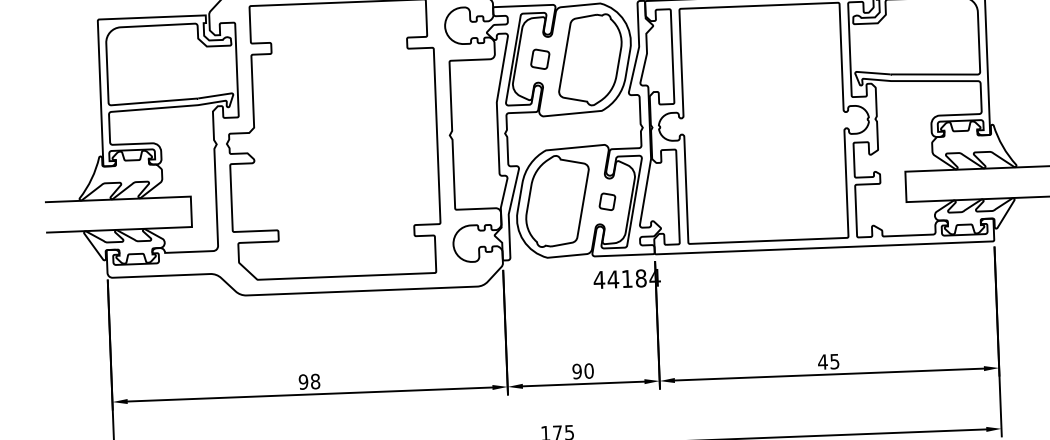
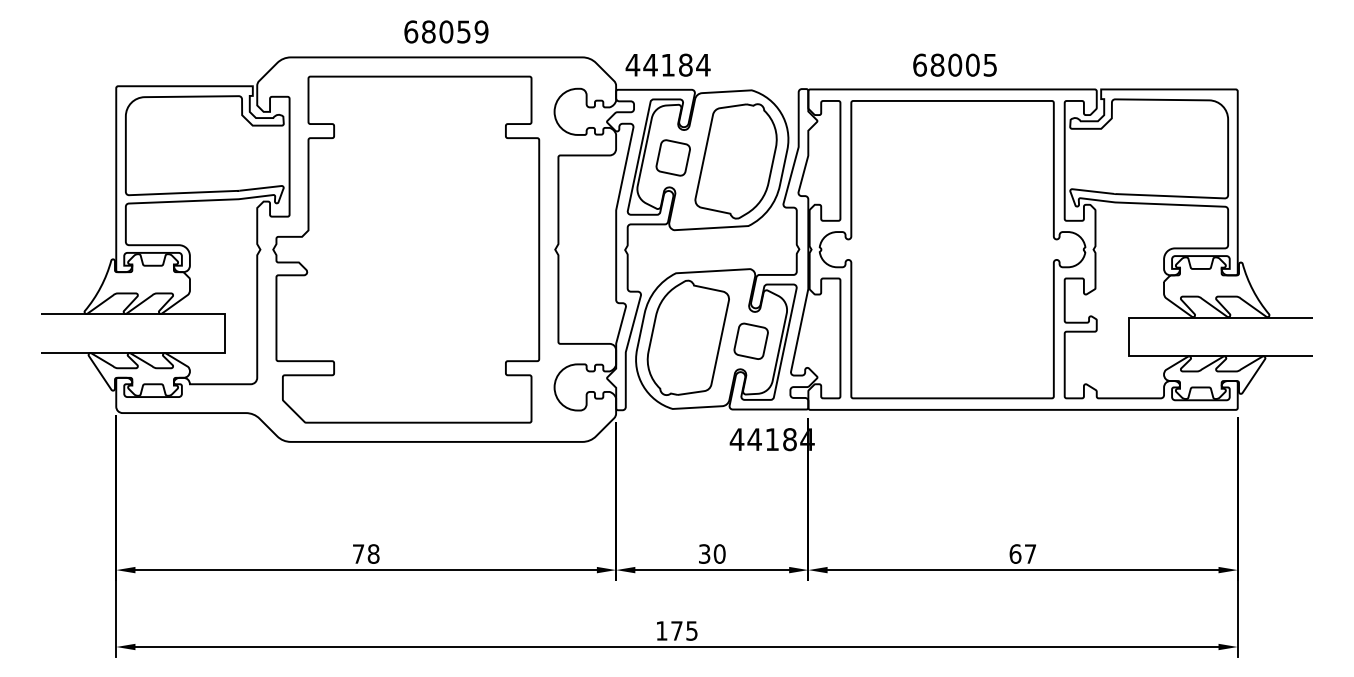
part: (539, 58) -> (672, 157), size x1.43
part: (606, 201) -> (750, 340), size x1.67
text: (828, 361) -> (1022, 553), 45 -> 67
text: (577, 371) -> (704, 553), 90 -> 30
text: (303, 381) -> (358, 553), 98 -> 78

